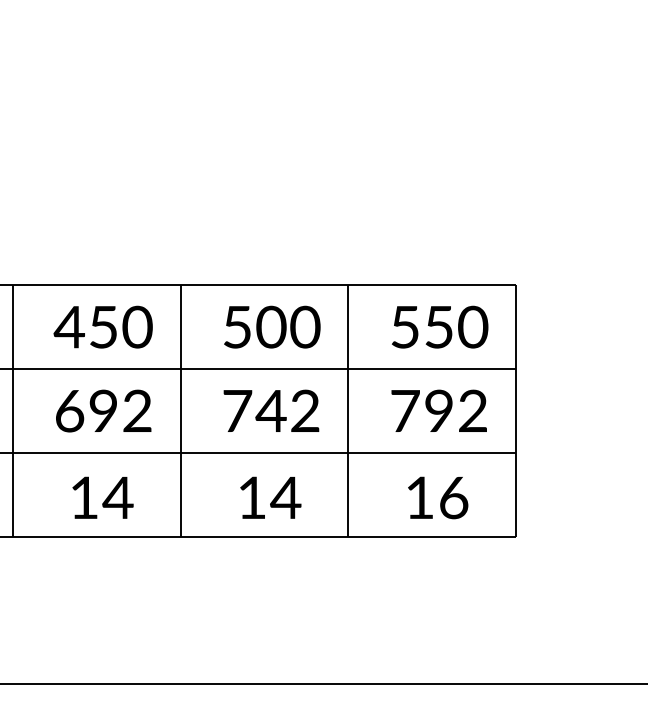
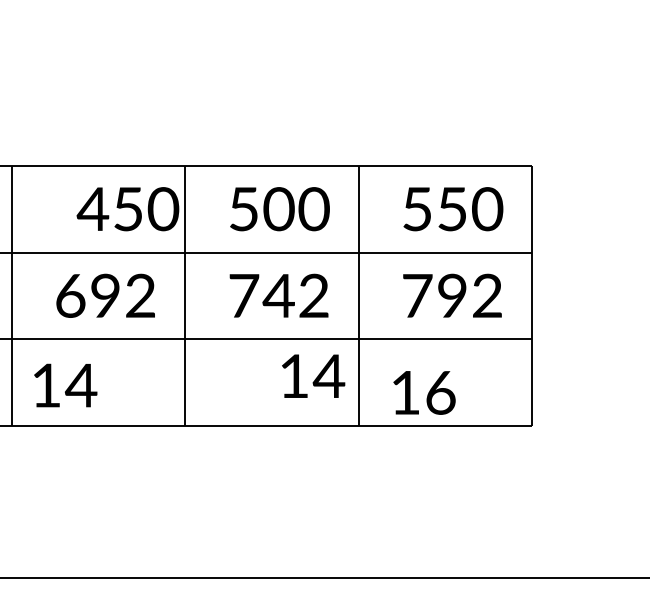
text: (102, 326) -> (127, 208), moved
text: (102, 497) -> (65, 385), moved
text: (270, 497) -> (313, 375), moved
text: (438, 497) -> (424, 392), moved

